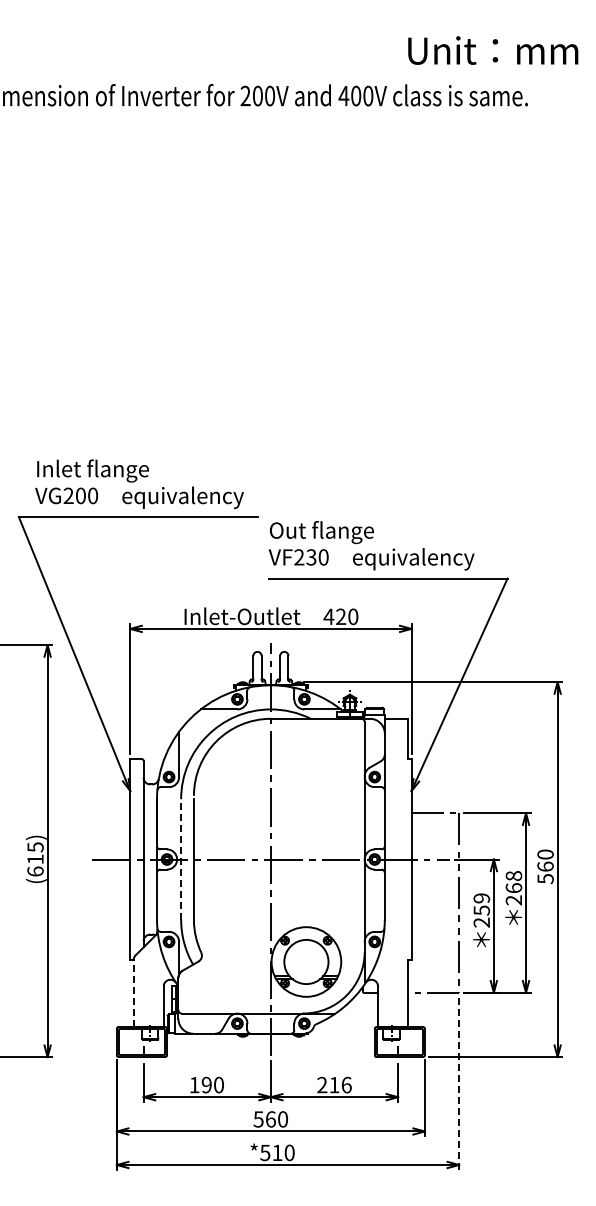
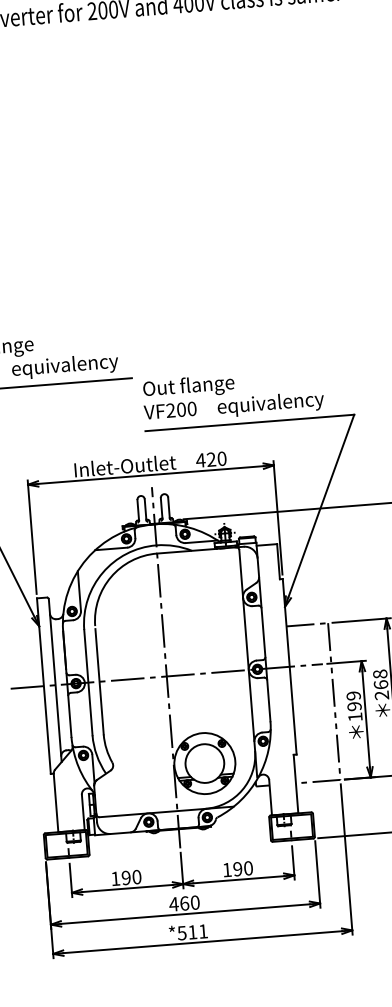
text: (311, 557) -> (181, 409), VF230 -> VF200
line: (181, 859) -> (88, 682), dashed -> solid
text: (481, 916) -> (354, 711), 259 -> 199
line: (133, 992) -> (55, 802), dashed -> solid
text: (334, 1084) -> (237, 868), 216 -> 190
line: (459, 1084) -> (347, 860), dashed -> solid
text: (258, 1119) -> (173, 904), 560 -> 460
text: (289, 1152) -> (203, 931), *510 -> *511

